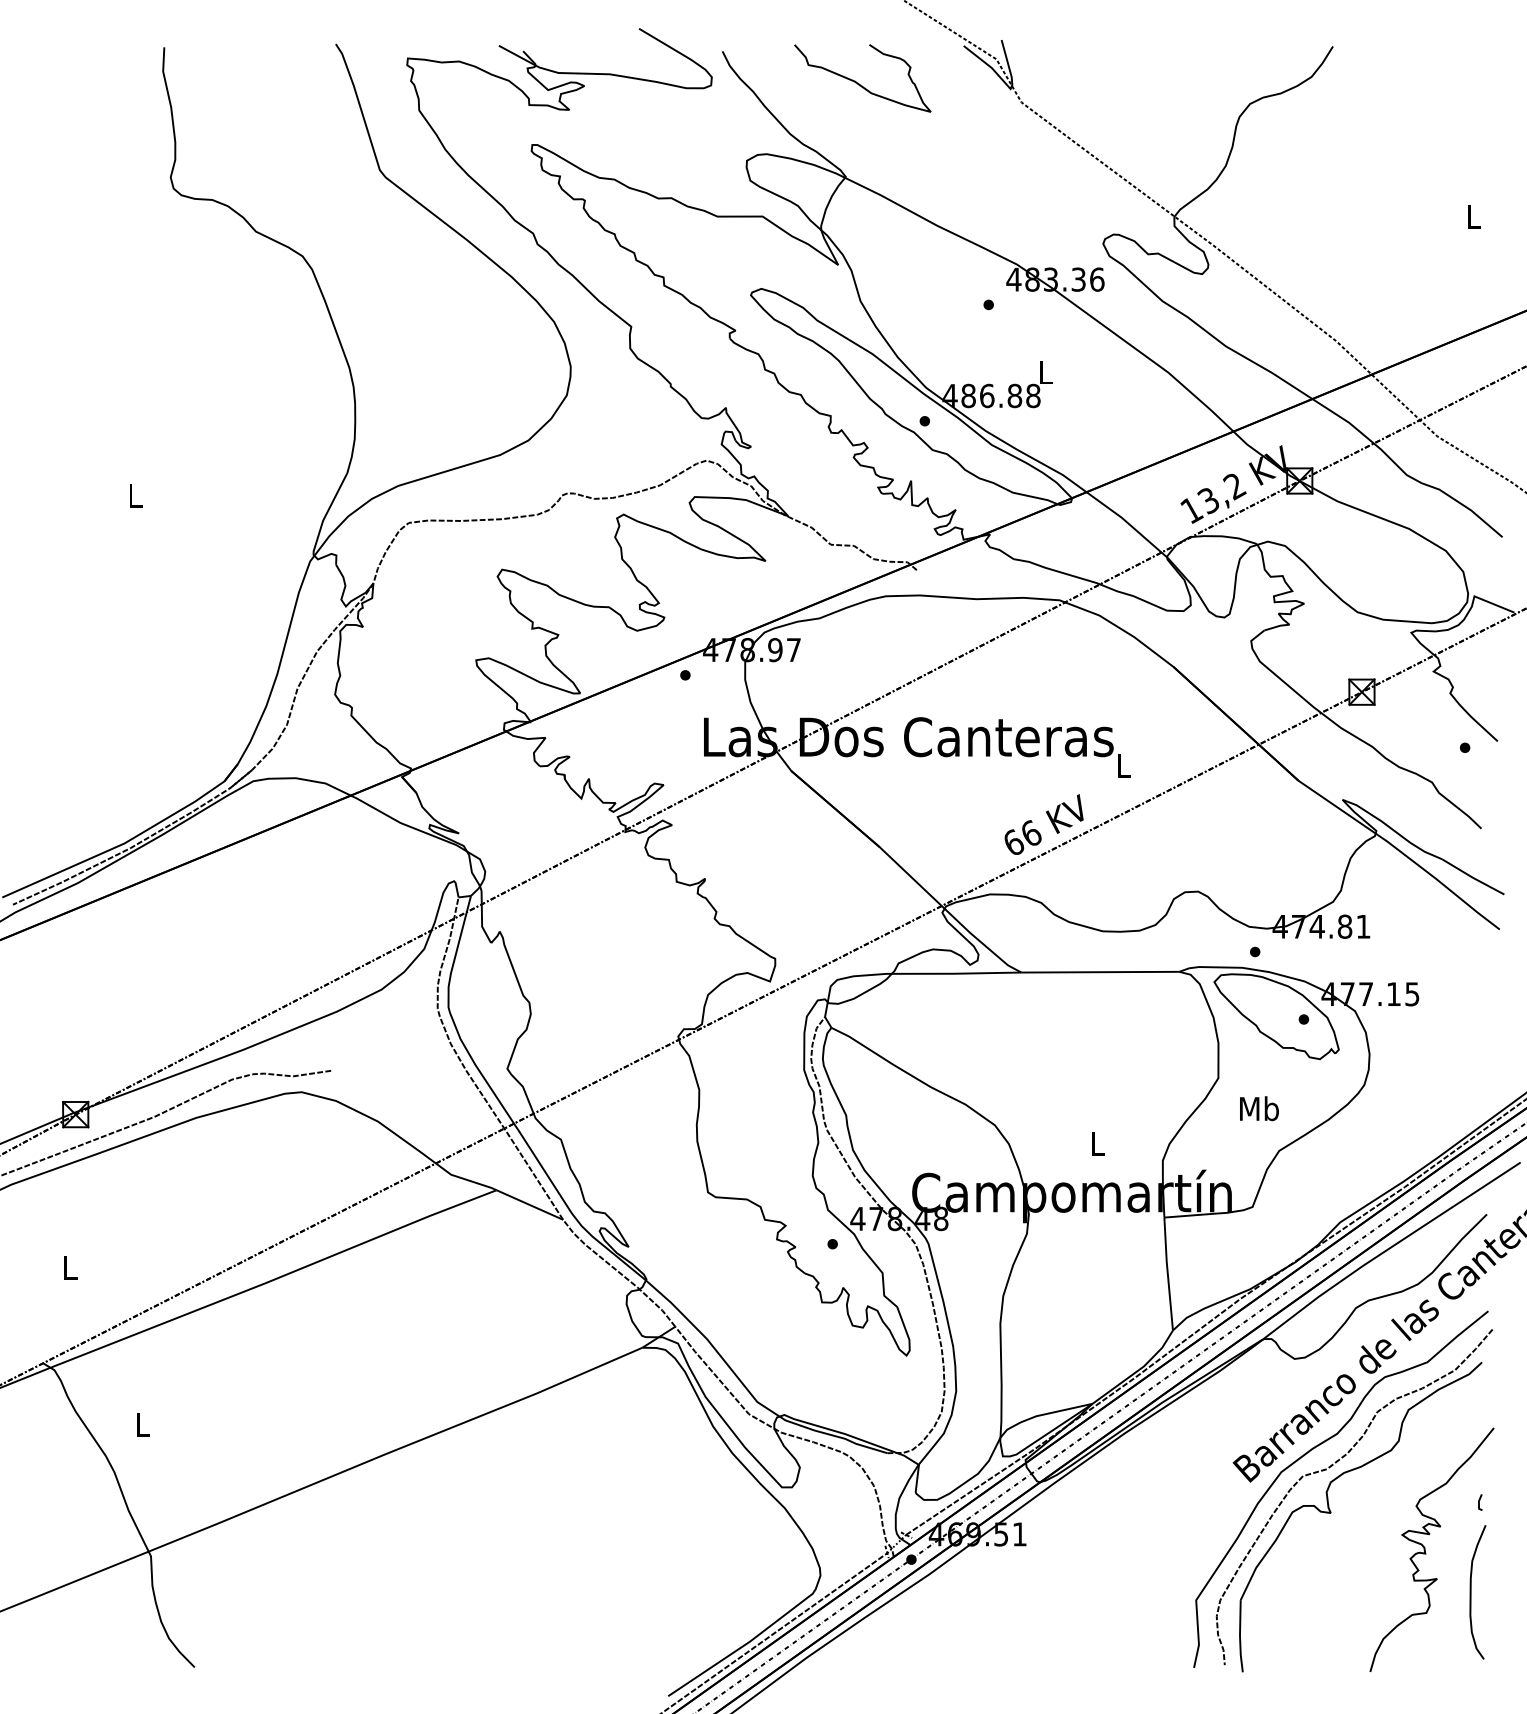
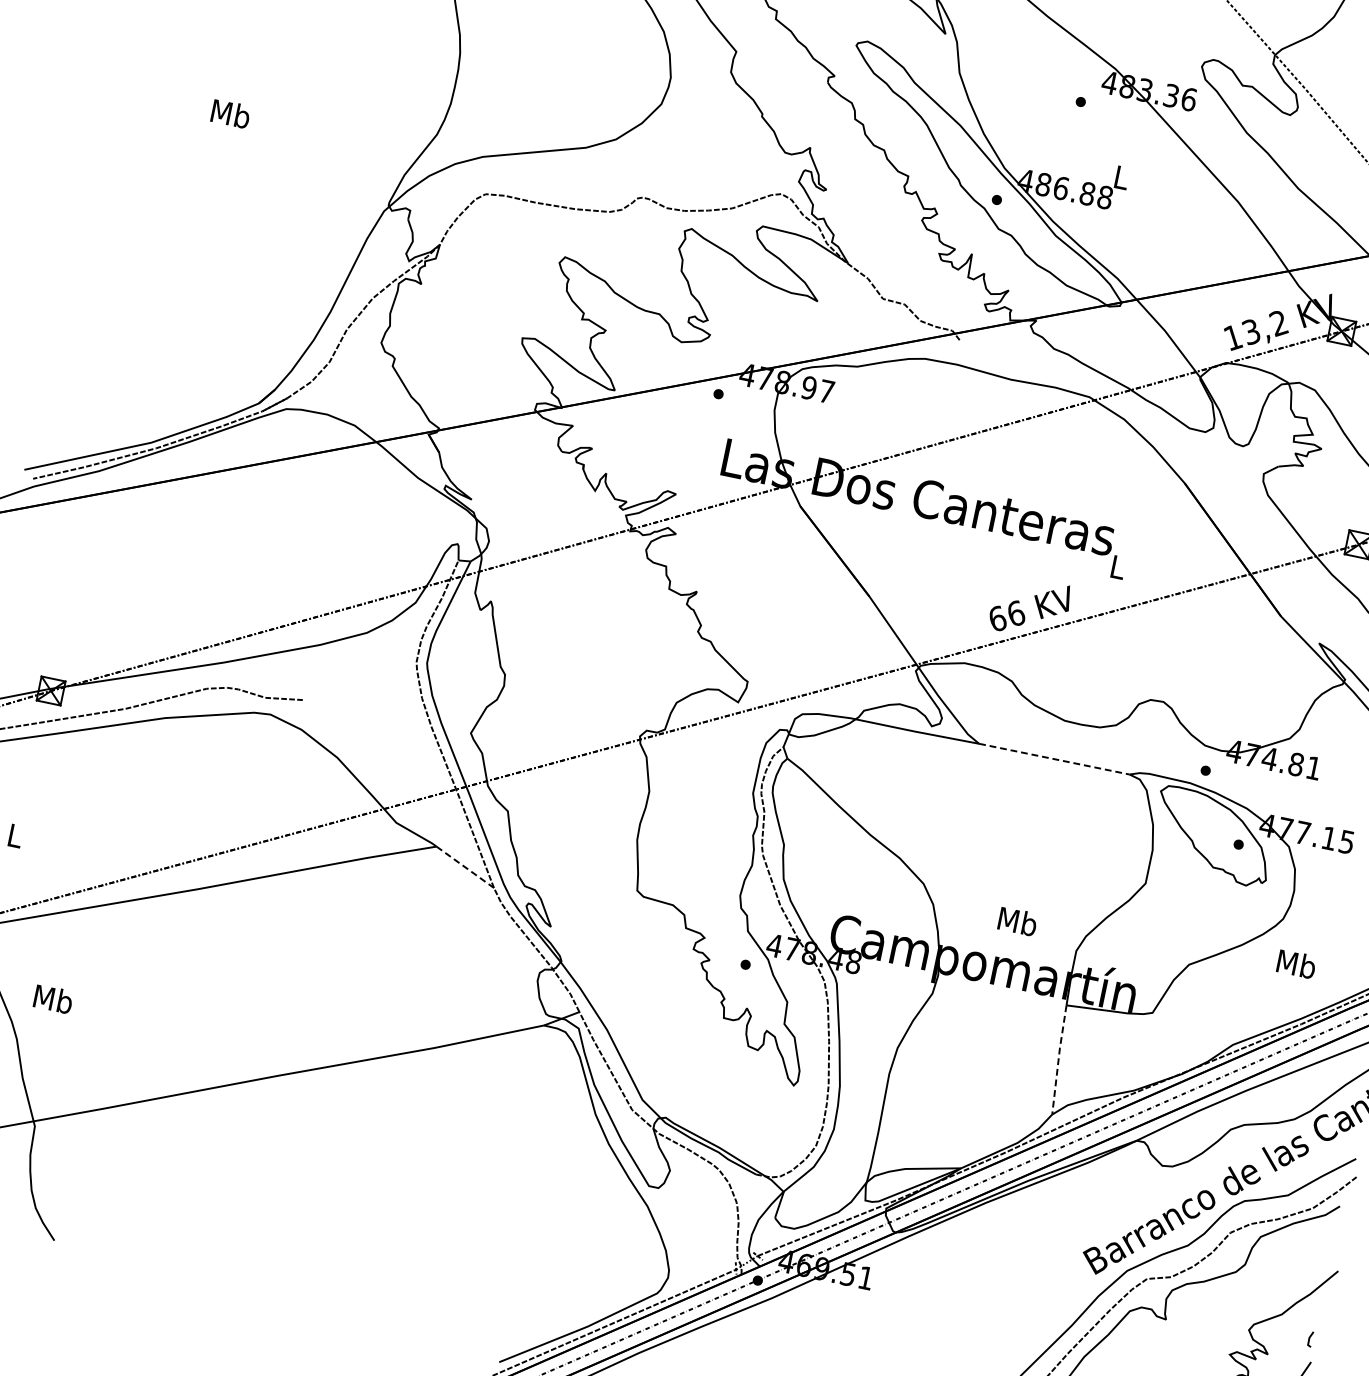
text: (135, 495) -> (231, 113), L -> Mb
line: (1100, 972) -> (1054, 759), solid -> dashed
text: (1259, 1108) -> (1296, 964), moved
text: (1097, 1143) -> (1017, 921), L -> Mb
line: (530, 1205) -> (465, 867), solid -> dashed
line: (1167, 1273) -> (1058, 1059), solid -> dashed
text: (142, 1424) -> (53, 999), L -> Mb

